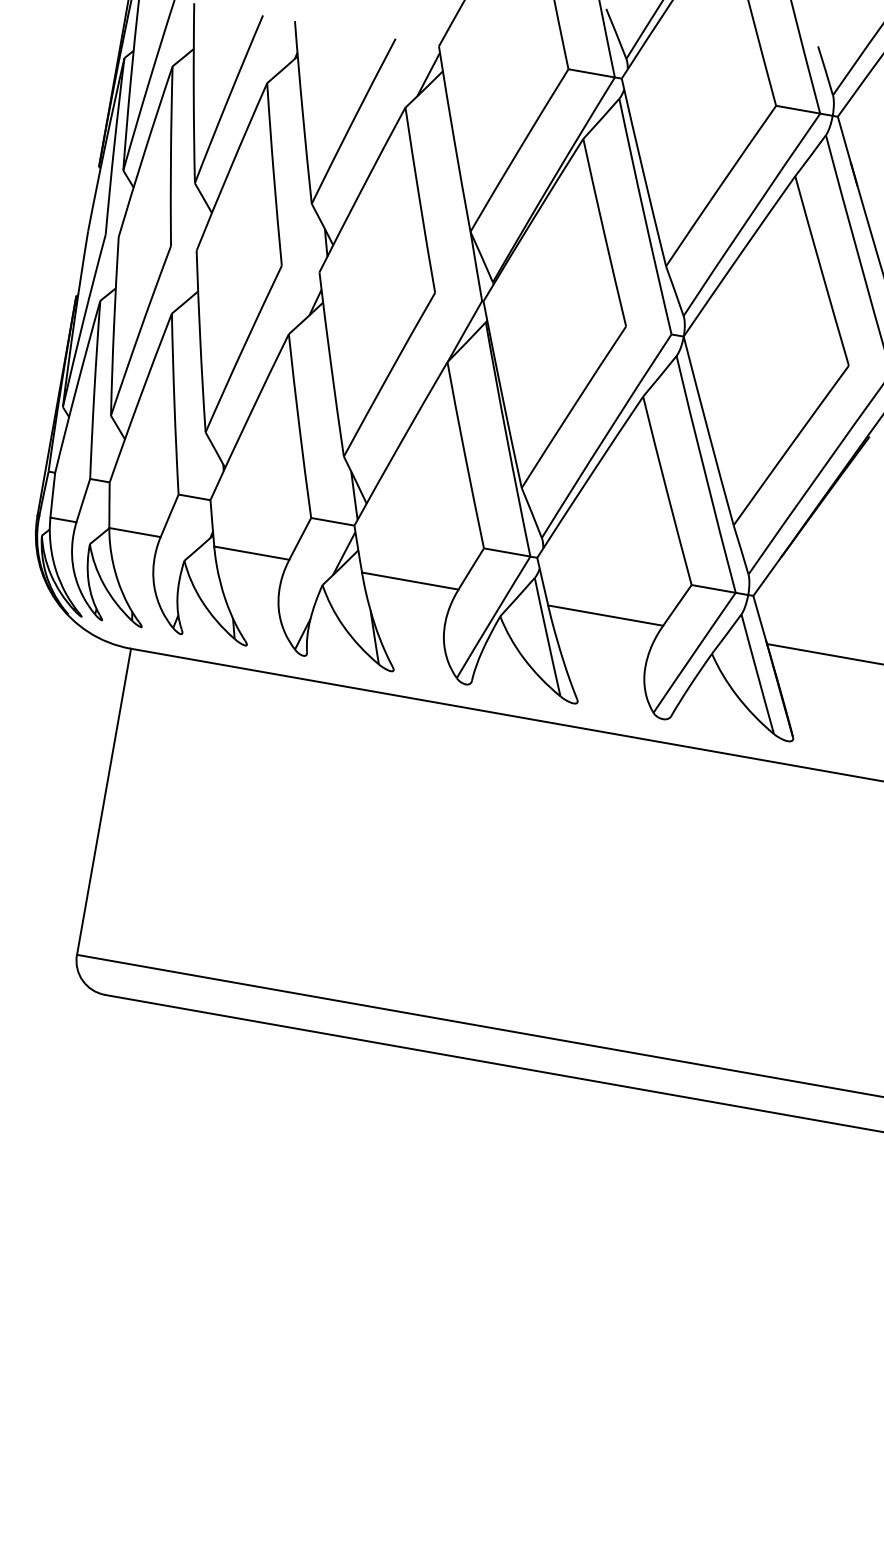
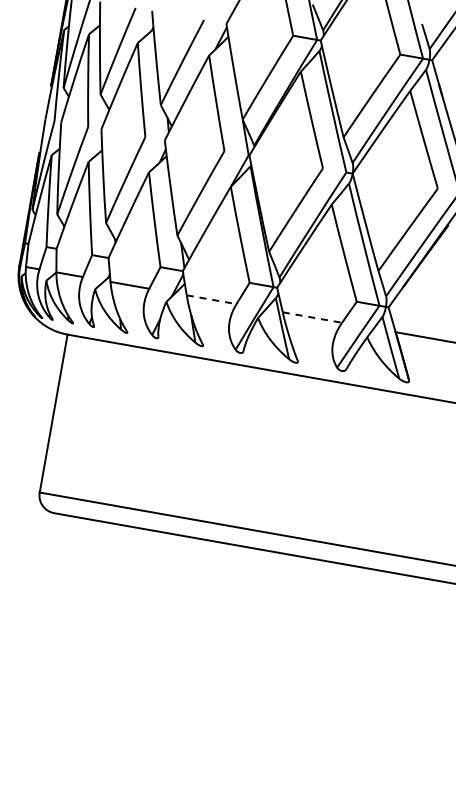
line: (411, 580) -> (212, 299), solid -> dashed
line: (605, 615) -> (312, 317), solid -> dashed

